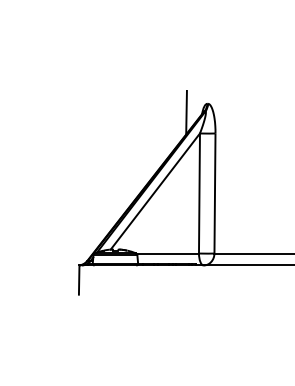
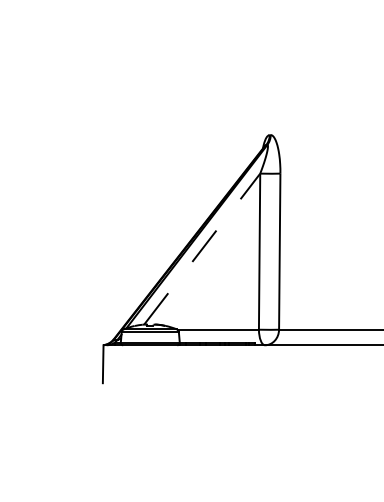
line: (186, 112) -> (242, 146), removed
line: (155, 191) -> (202, 248), solid -> dashed

